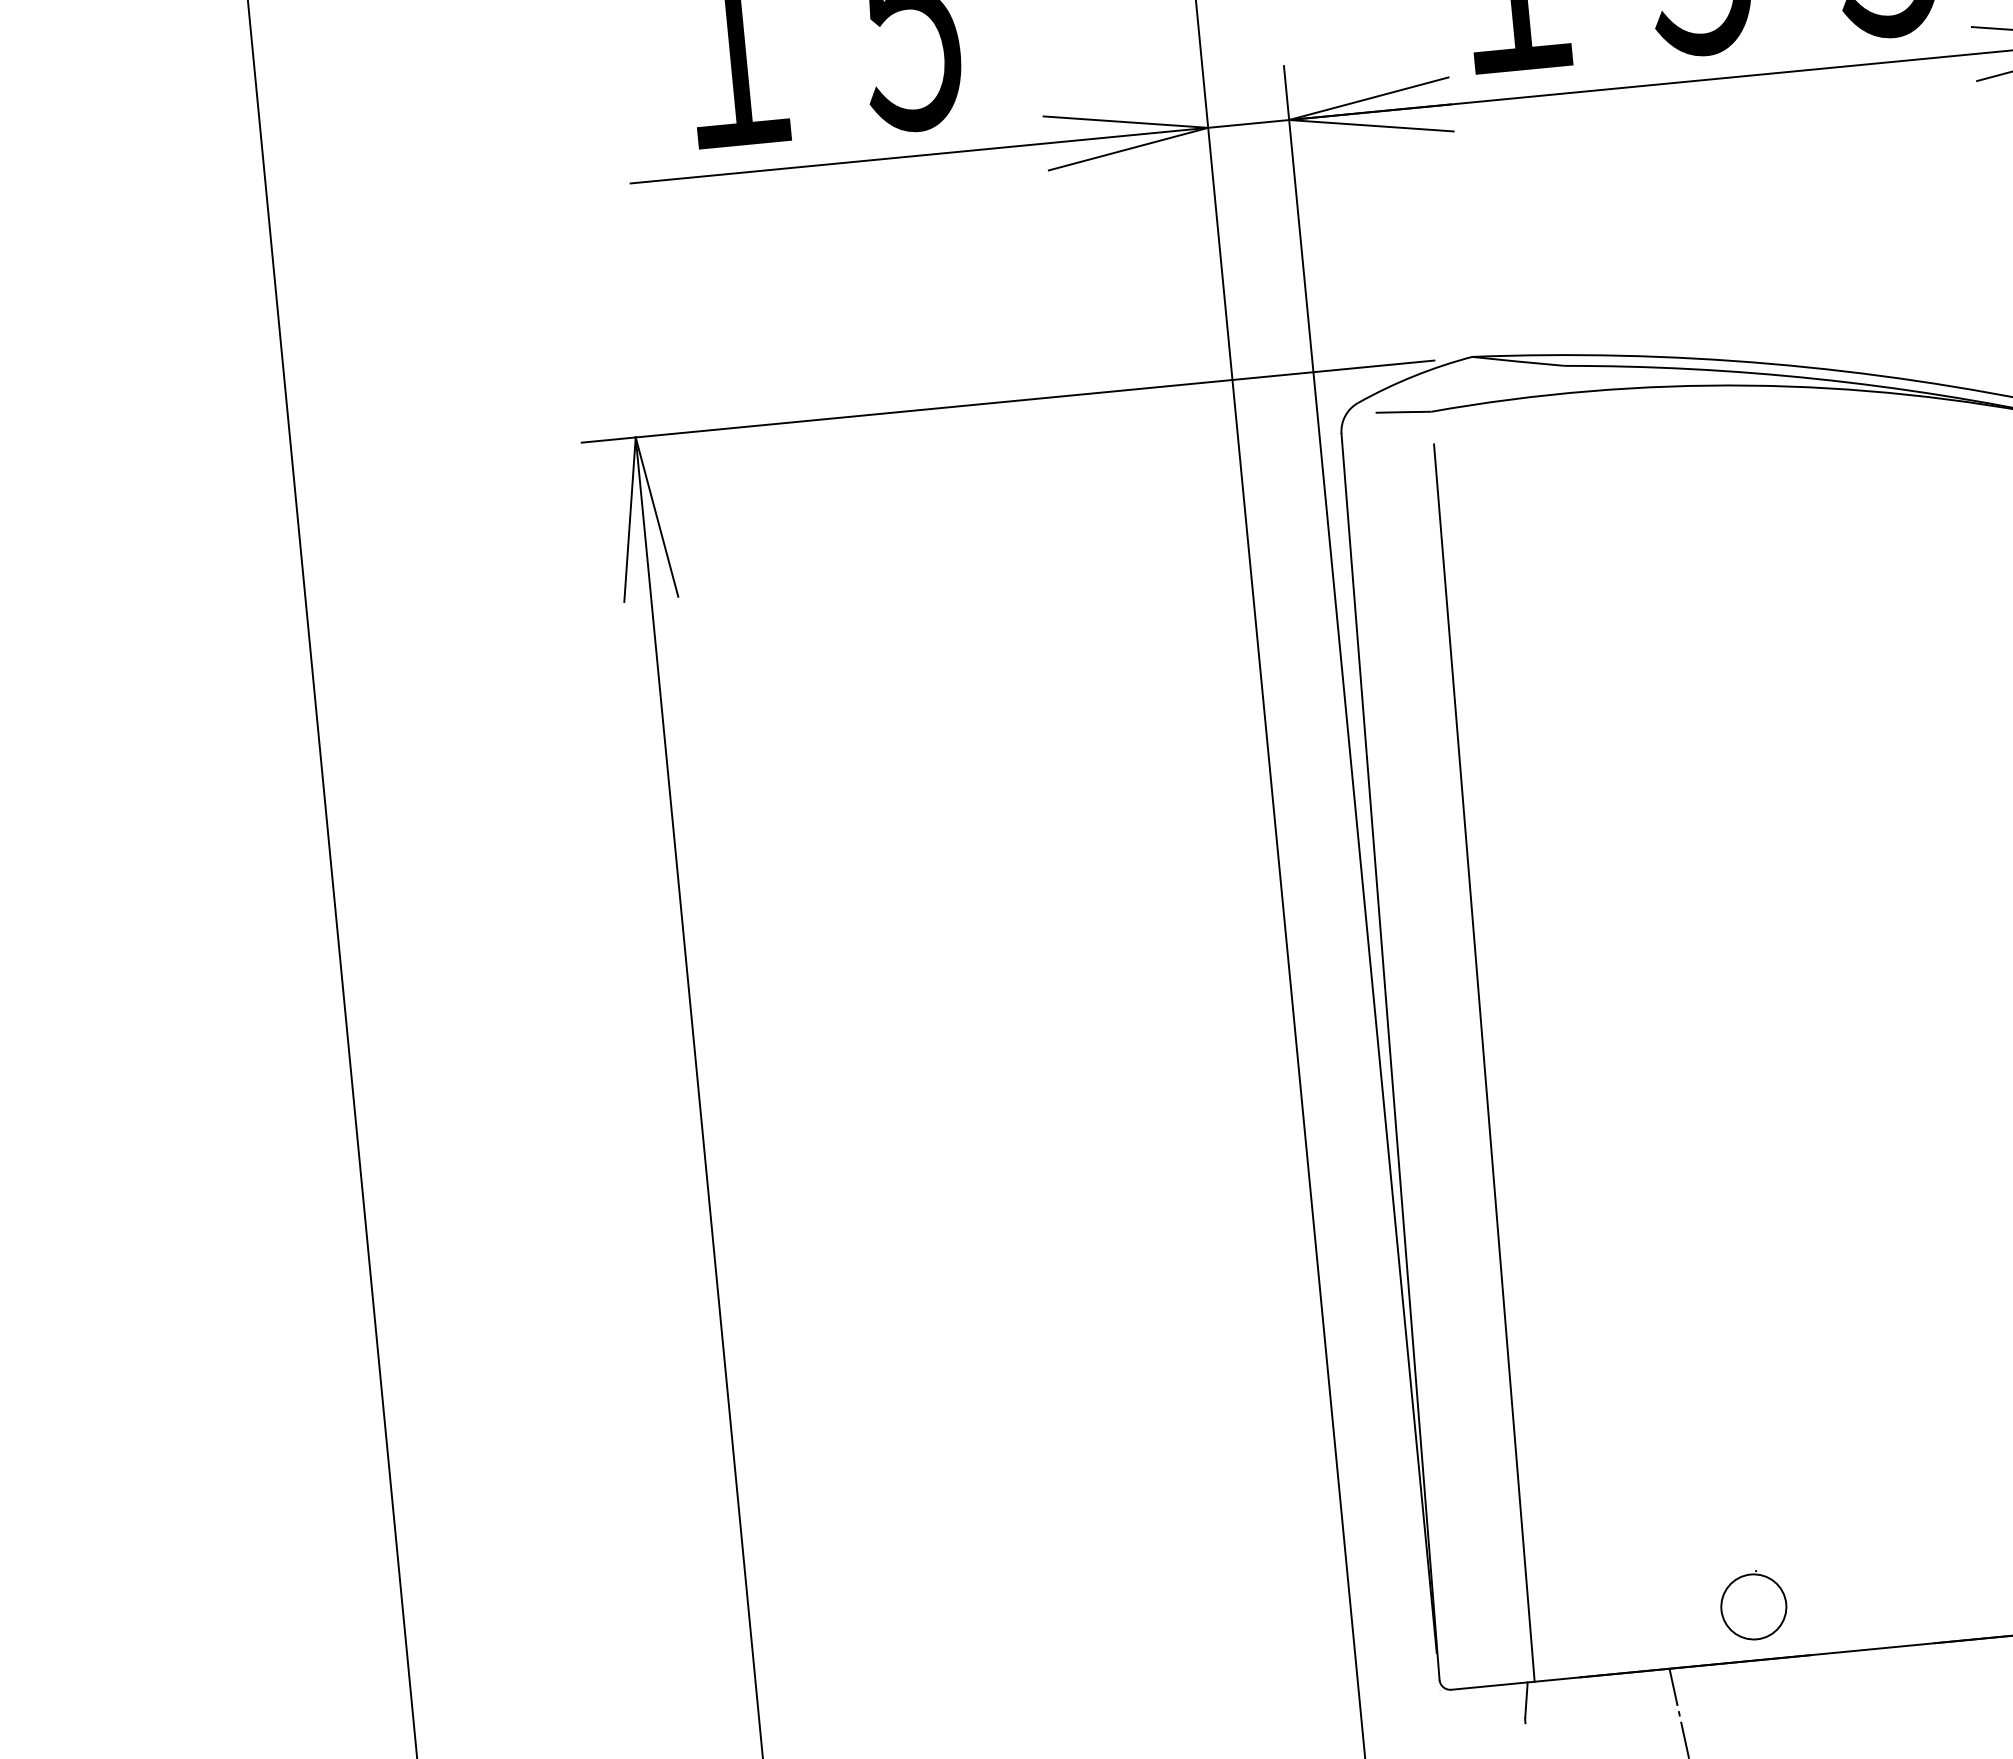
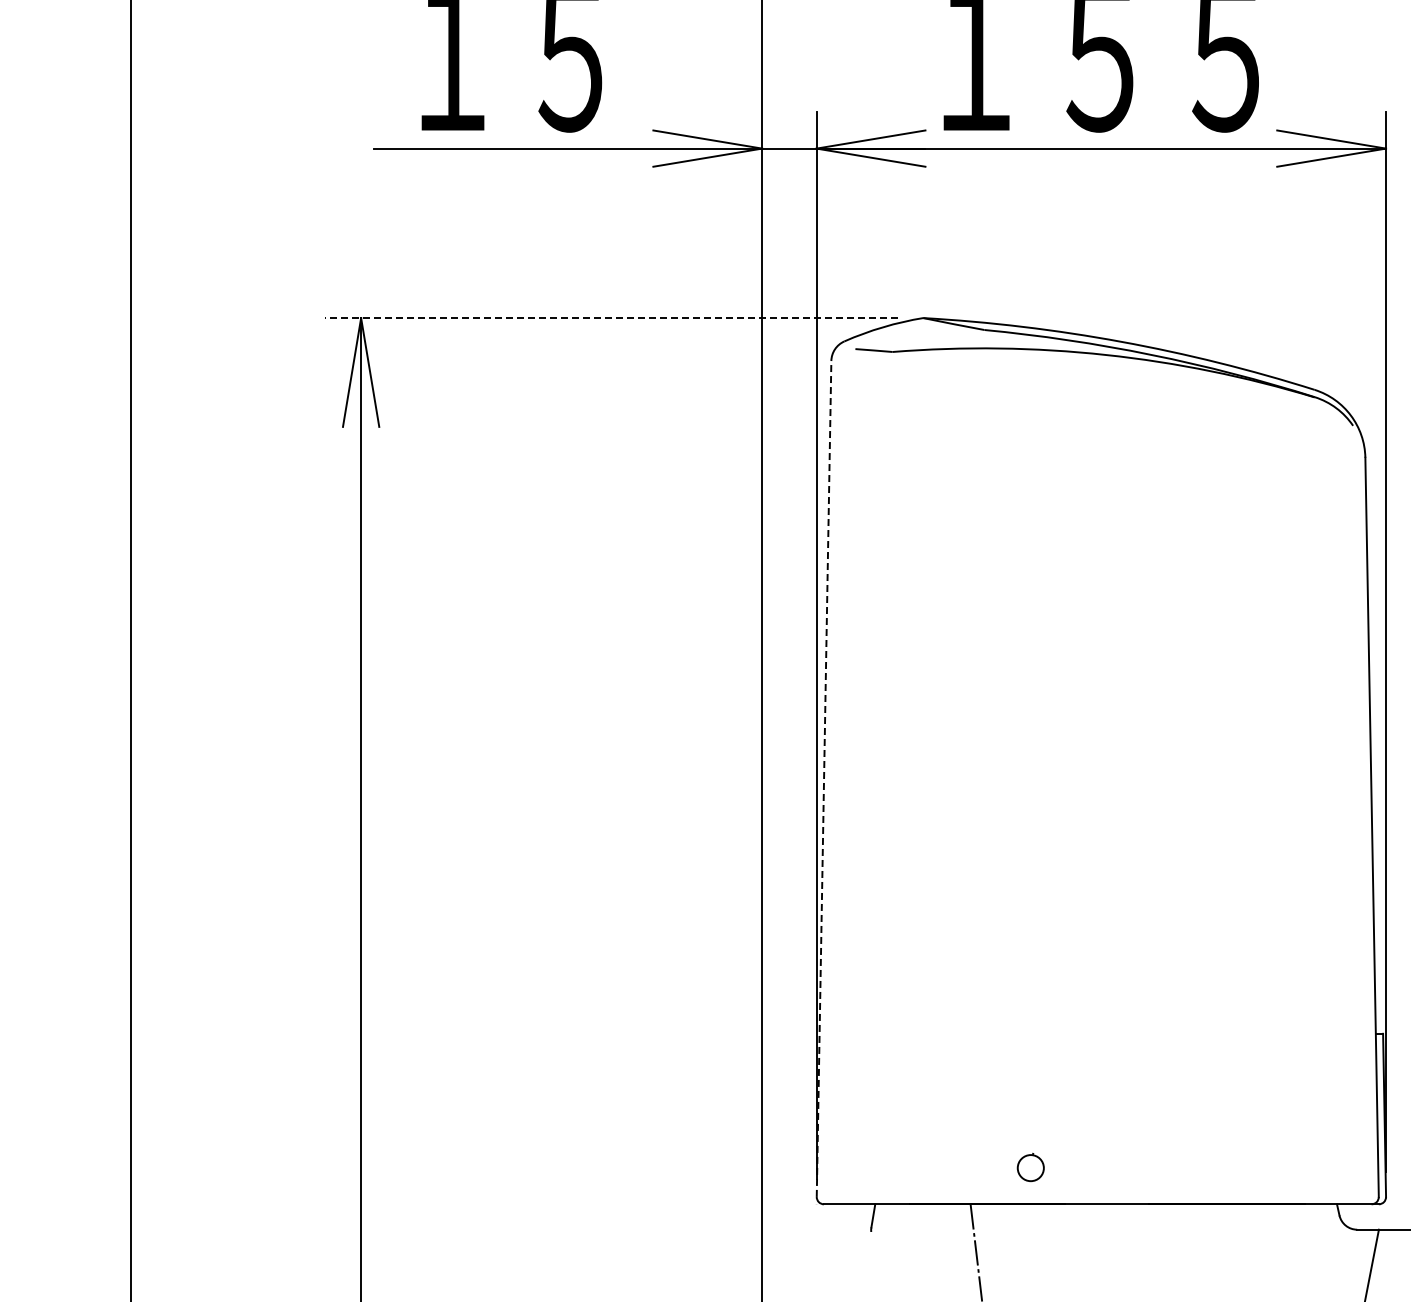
line: (1008, 402) -> (611, 318), solid -> dashed
line: (1391, 1056) -> (824, 778), solid -> dashed
line: (1483, 1062) -> (885, 788), removed
part: (1753, 1605) -> (1030, 1167), size x0.6

